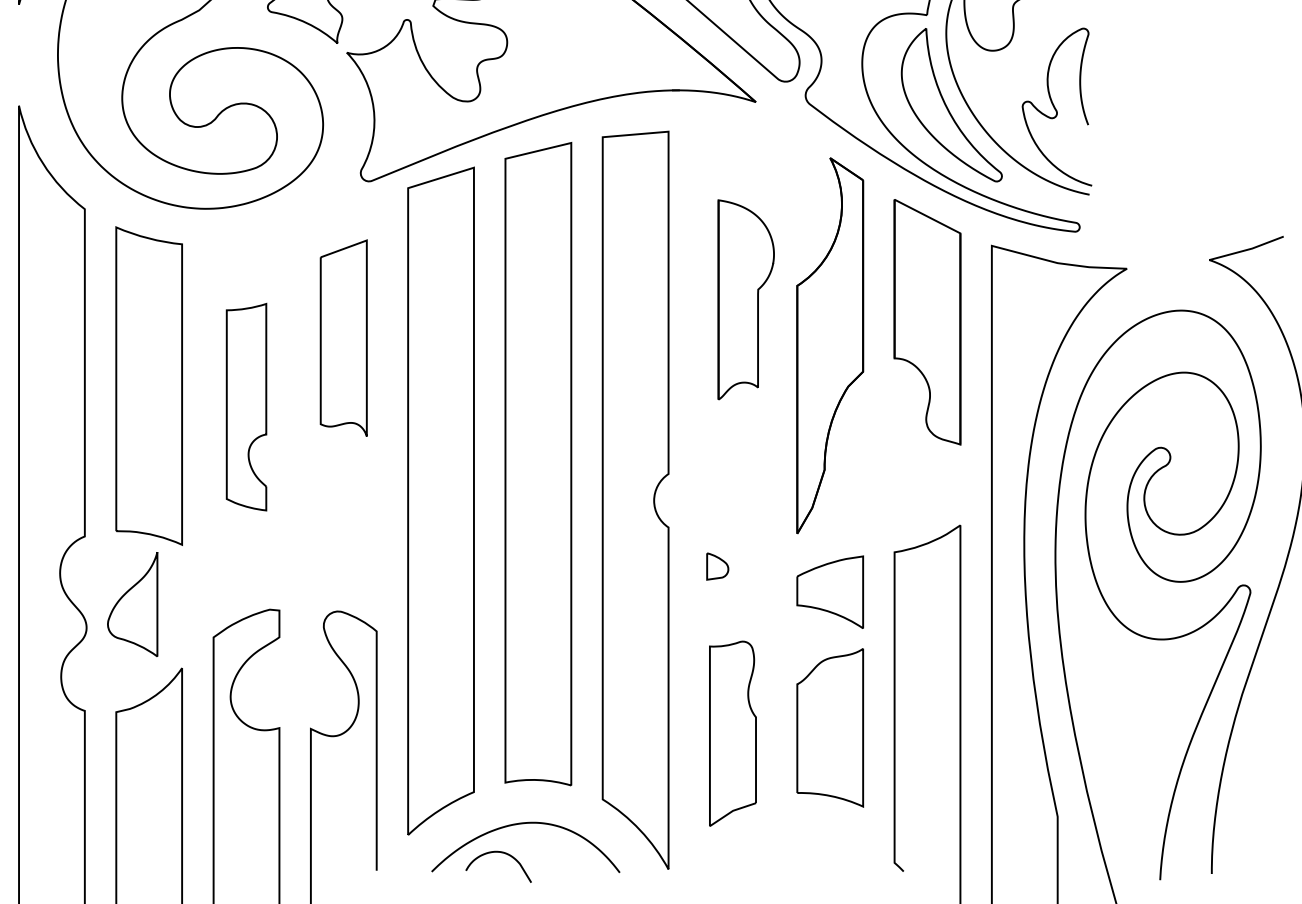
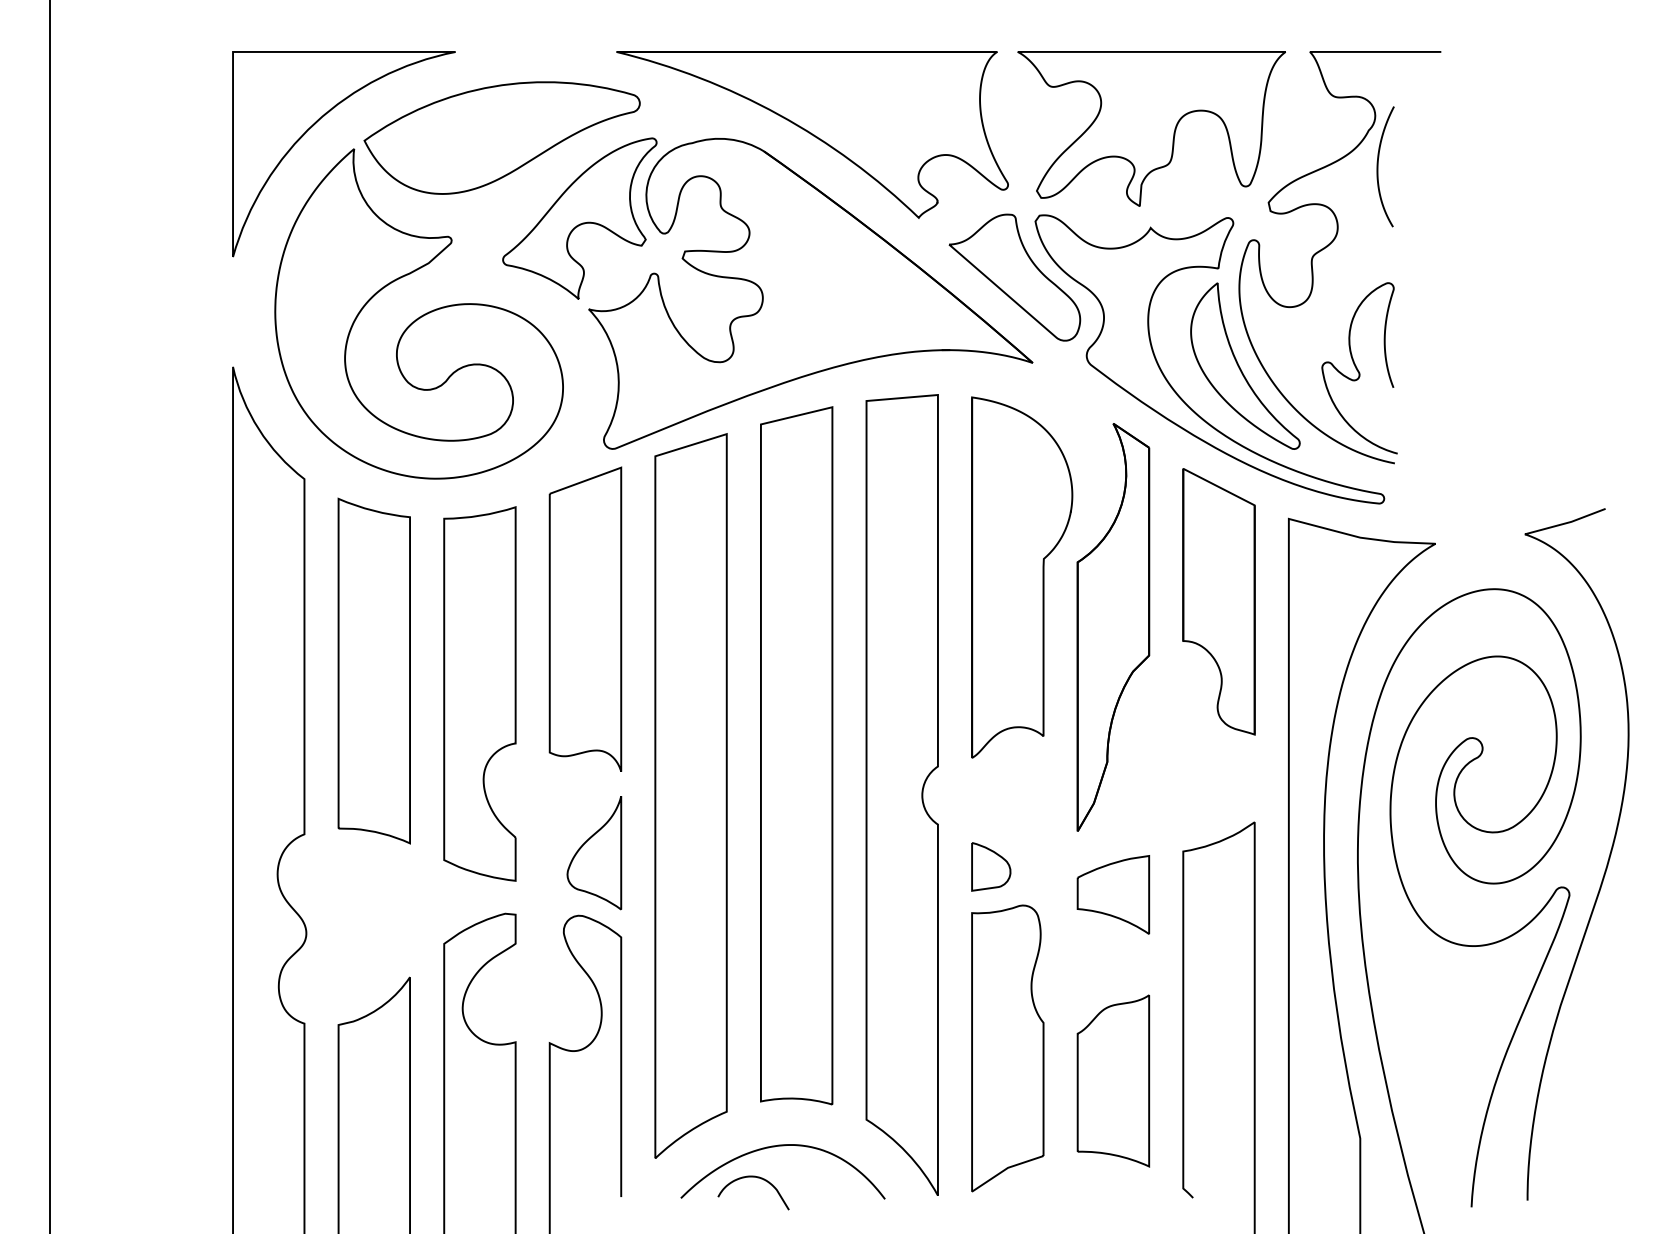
part: (746, 299) -> (1022, 577), size x1.67
part: (343, 337) -> (585, 618), size x1.43
part: (246, 406) -> (479, 693), size x1.67
part: (717, 566) -> (991, 866), size x1.67
part: (132, 604) -> (594, 853), moved
part: (830, 727) -> (1113, 1080), moved
part: (732, 733) -> (1007, 1048), size x1.43

